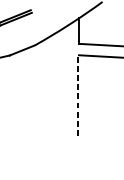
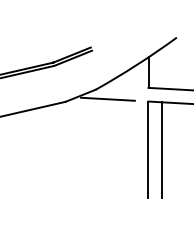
line: (44, 52) -> (107, 98), added
line: (78, 95) -> (147, 149), dashed -> solid
line: (89, 95) -> (161, 149), added

